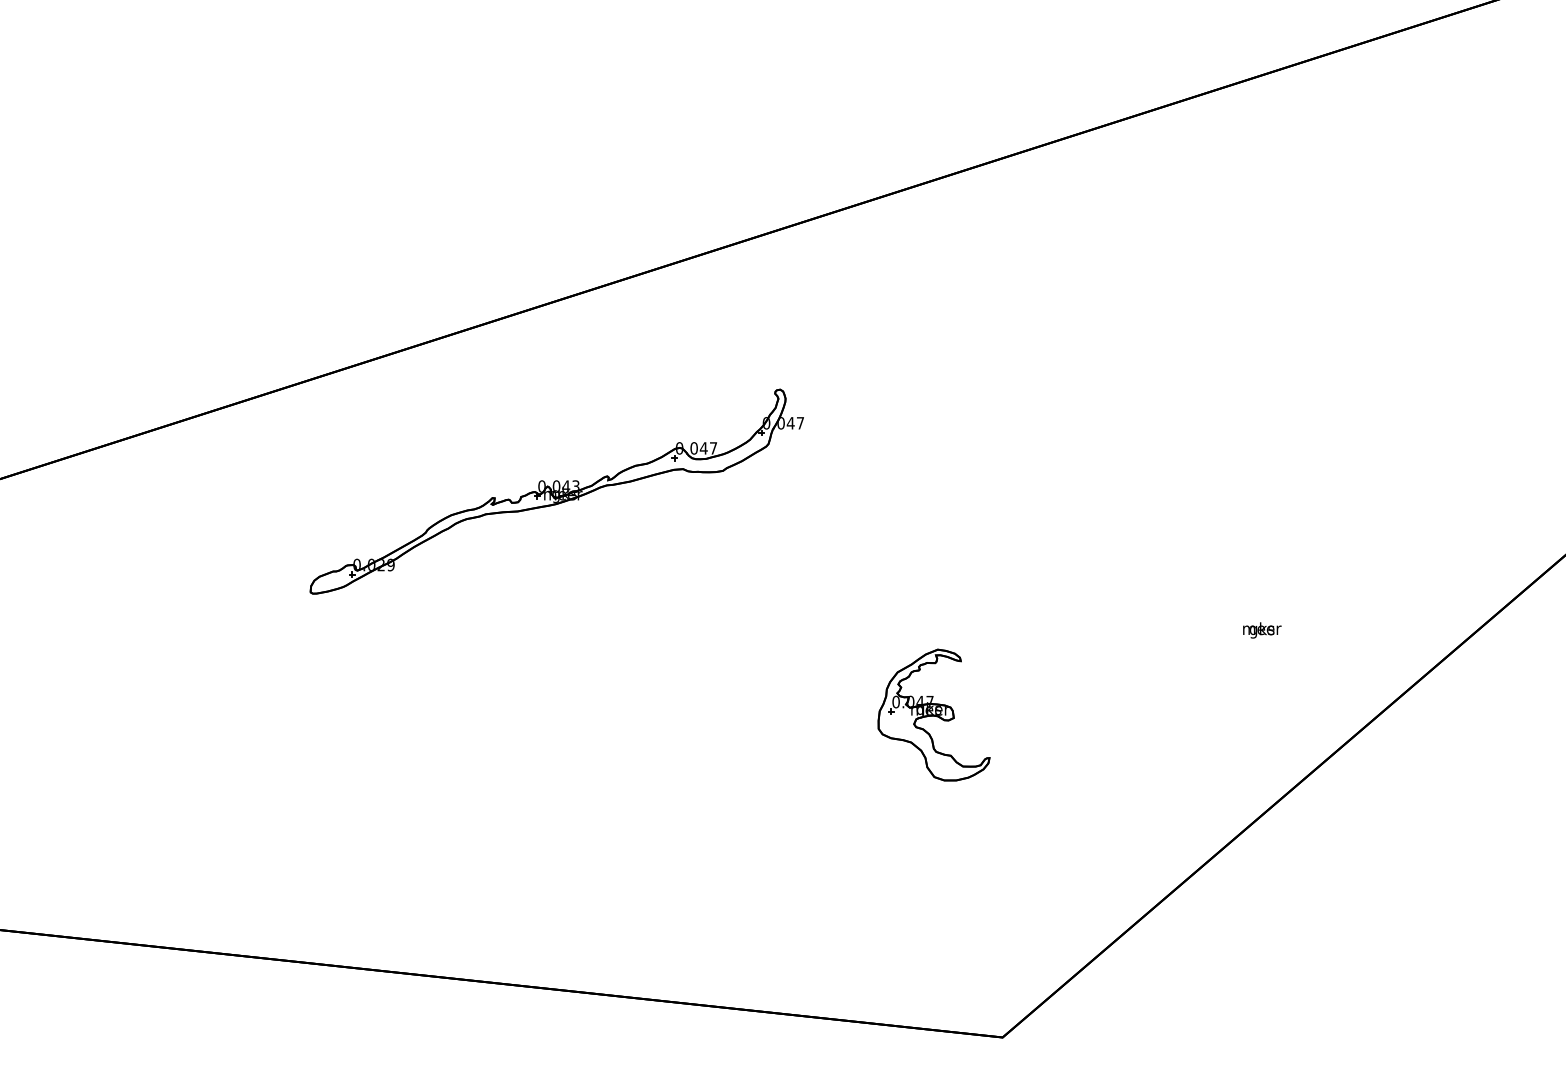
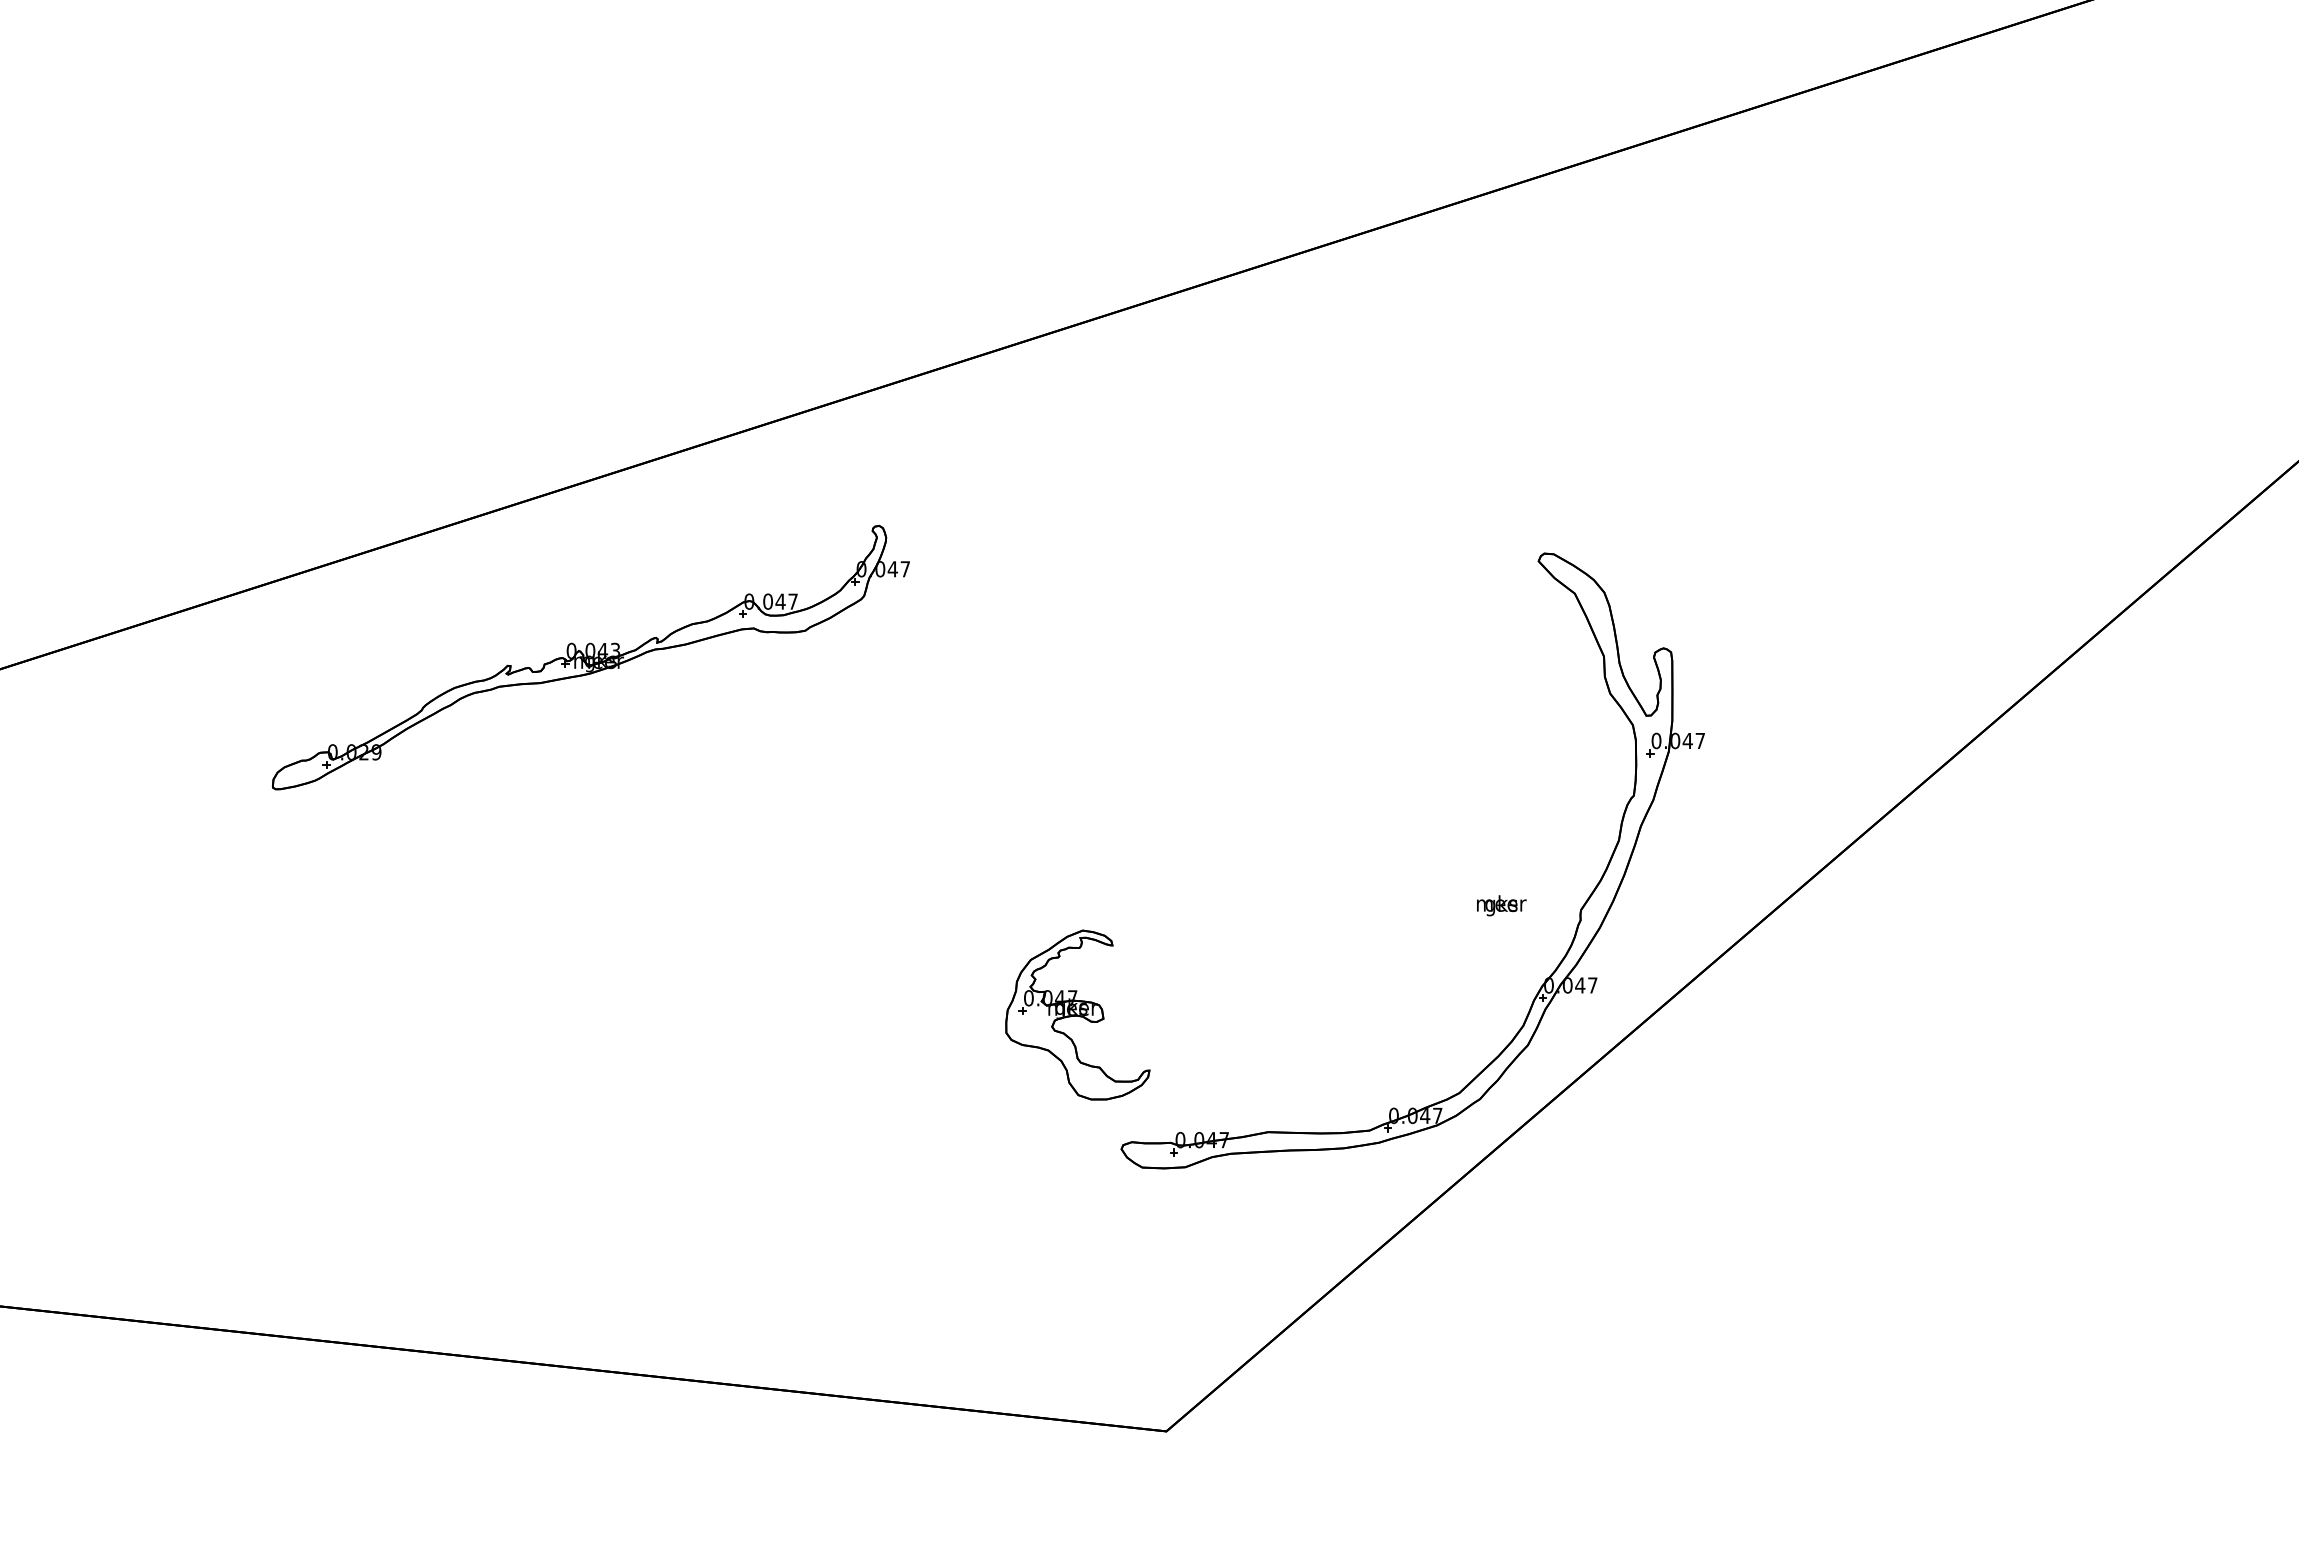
part: (556, 491) -> (590, 657), moved
part: (1322, 634) -> (1579, 911), added

